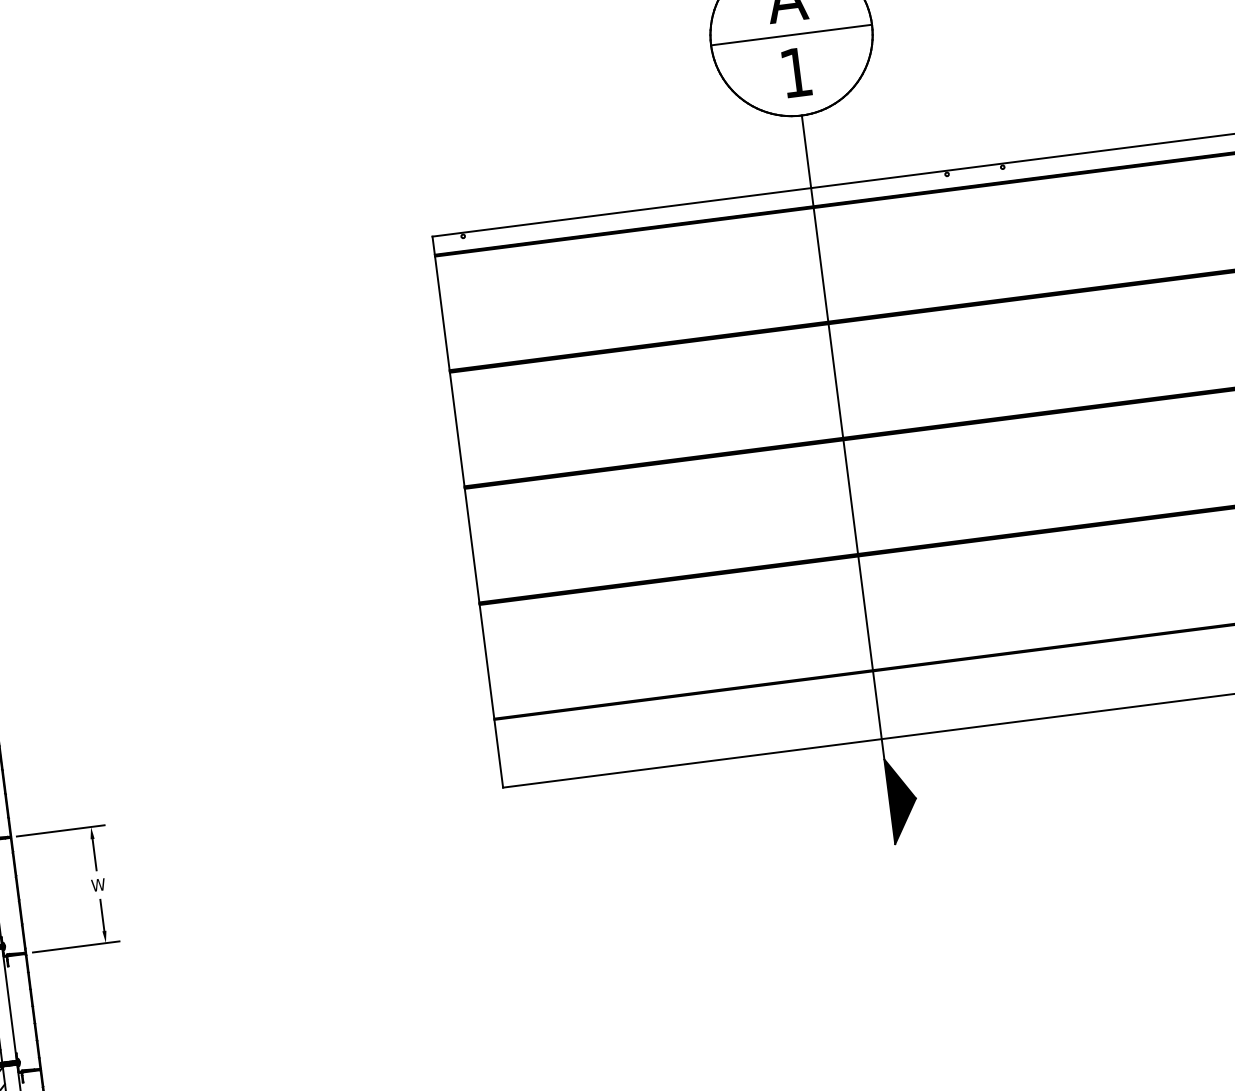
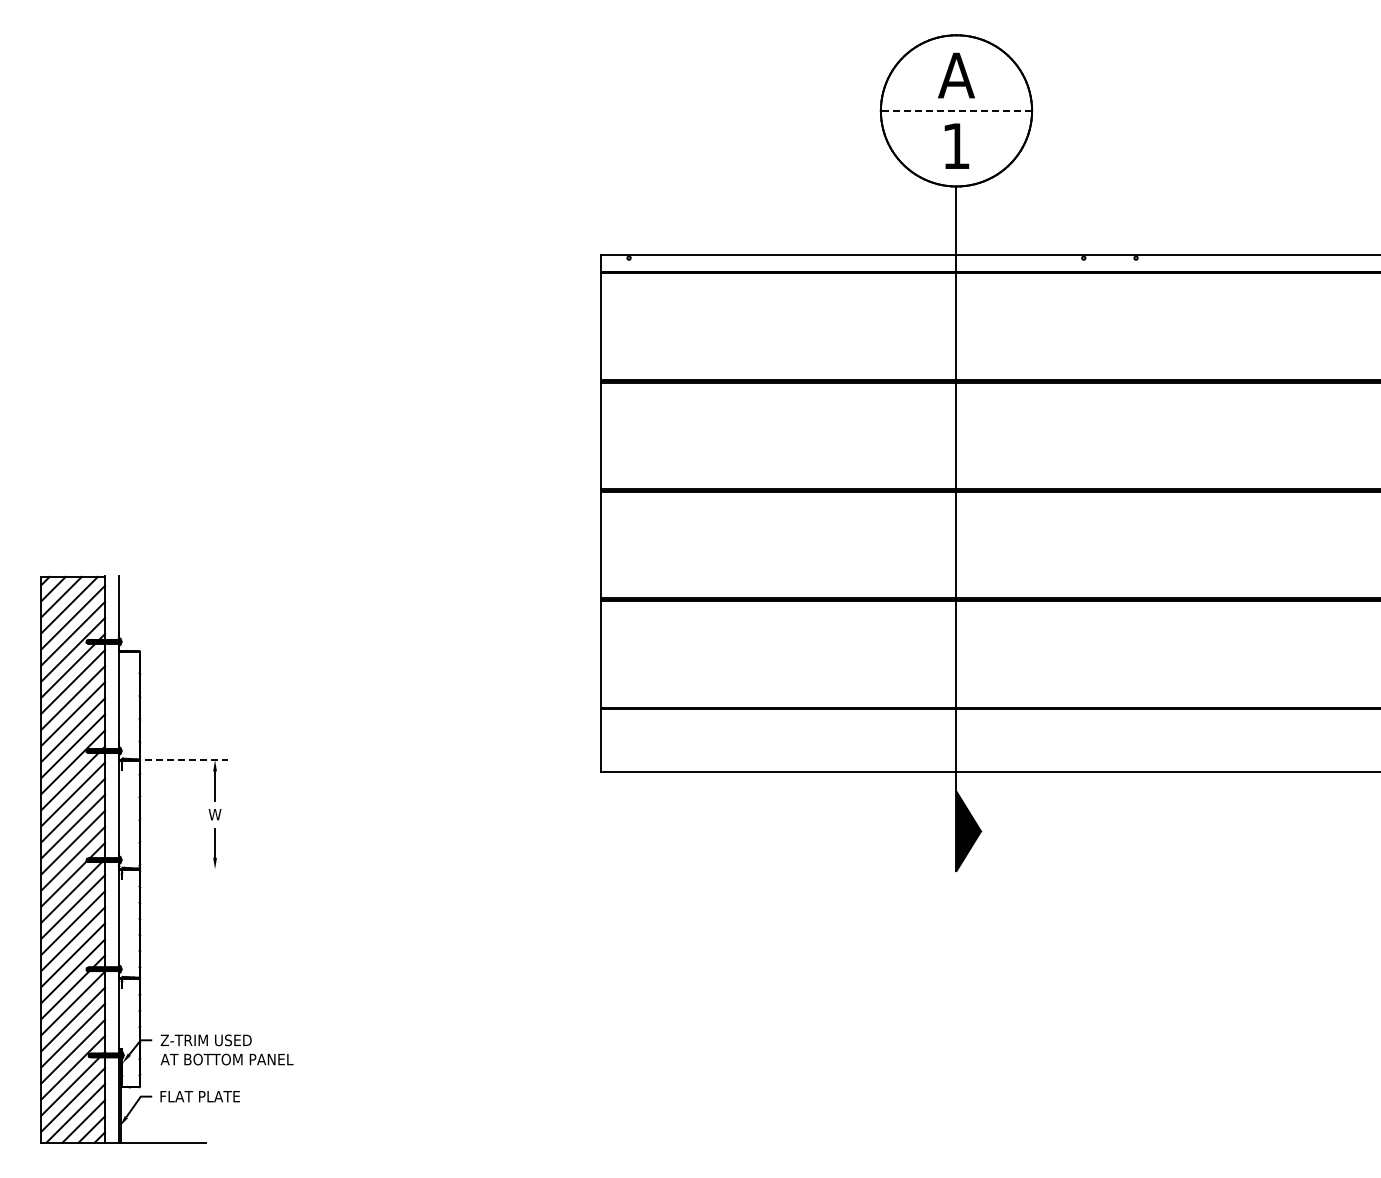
line: (791, 34) -> (956, 110), solid -> dashed
line: (61, 831) -> (187, 760), solid -> dashed
line: (75, 947) -> (186, 869), removed

